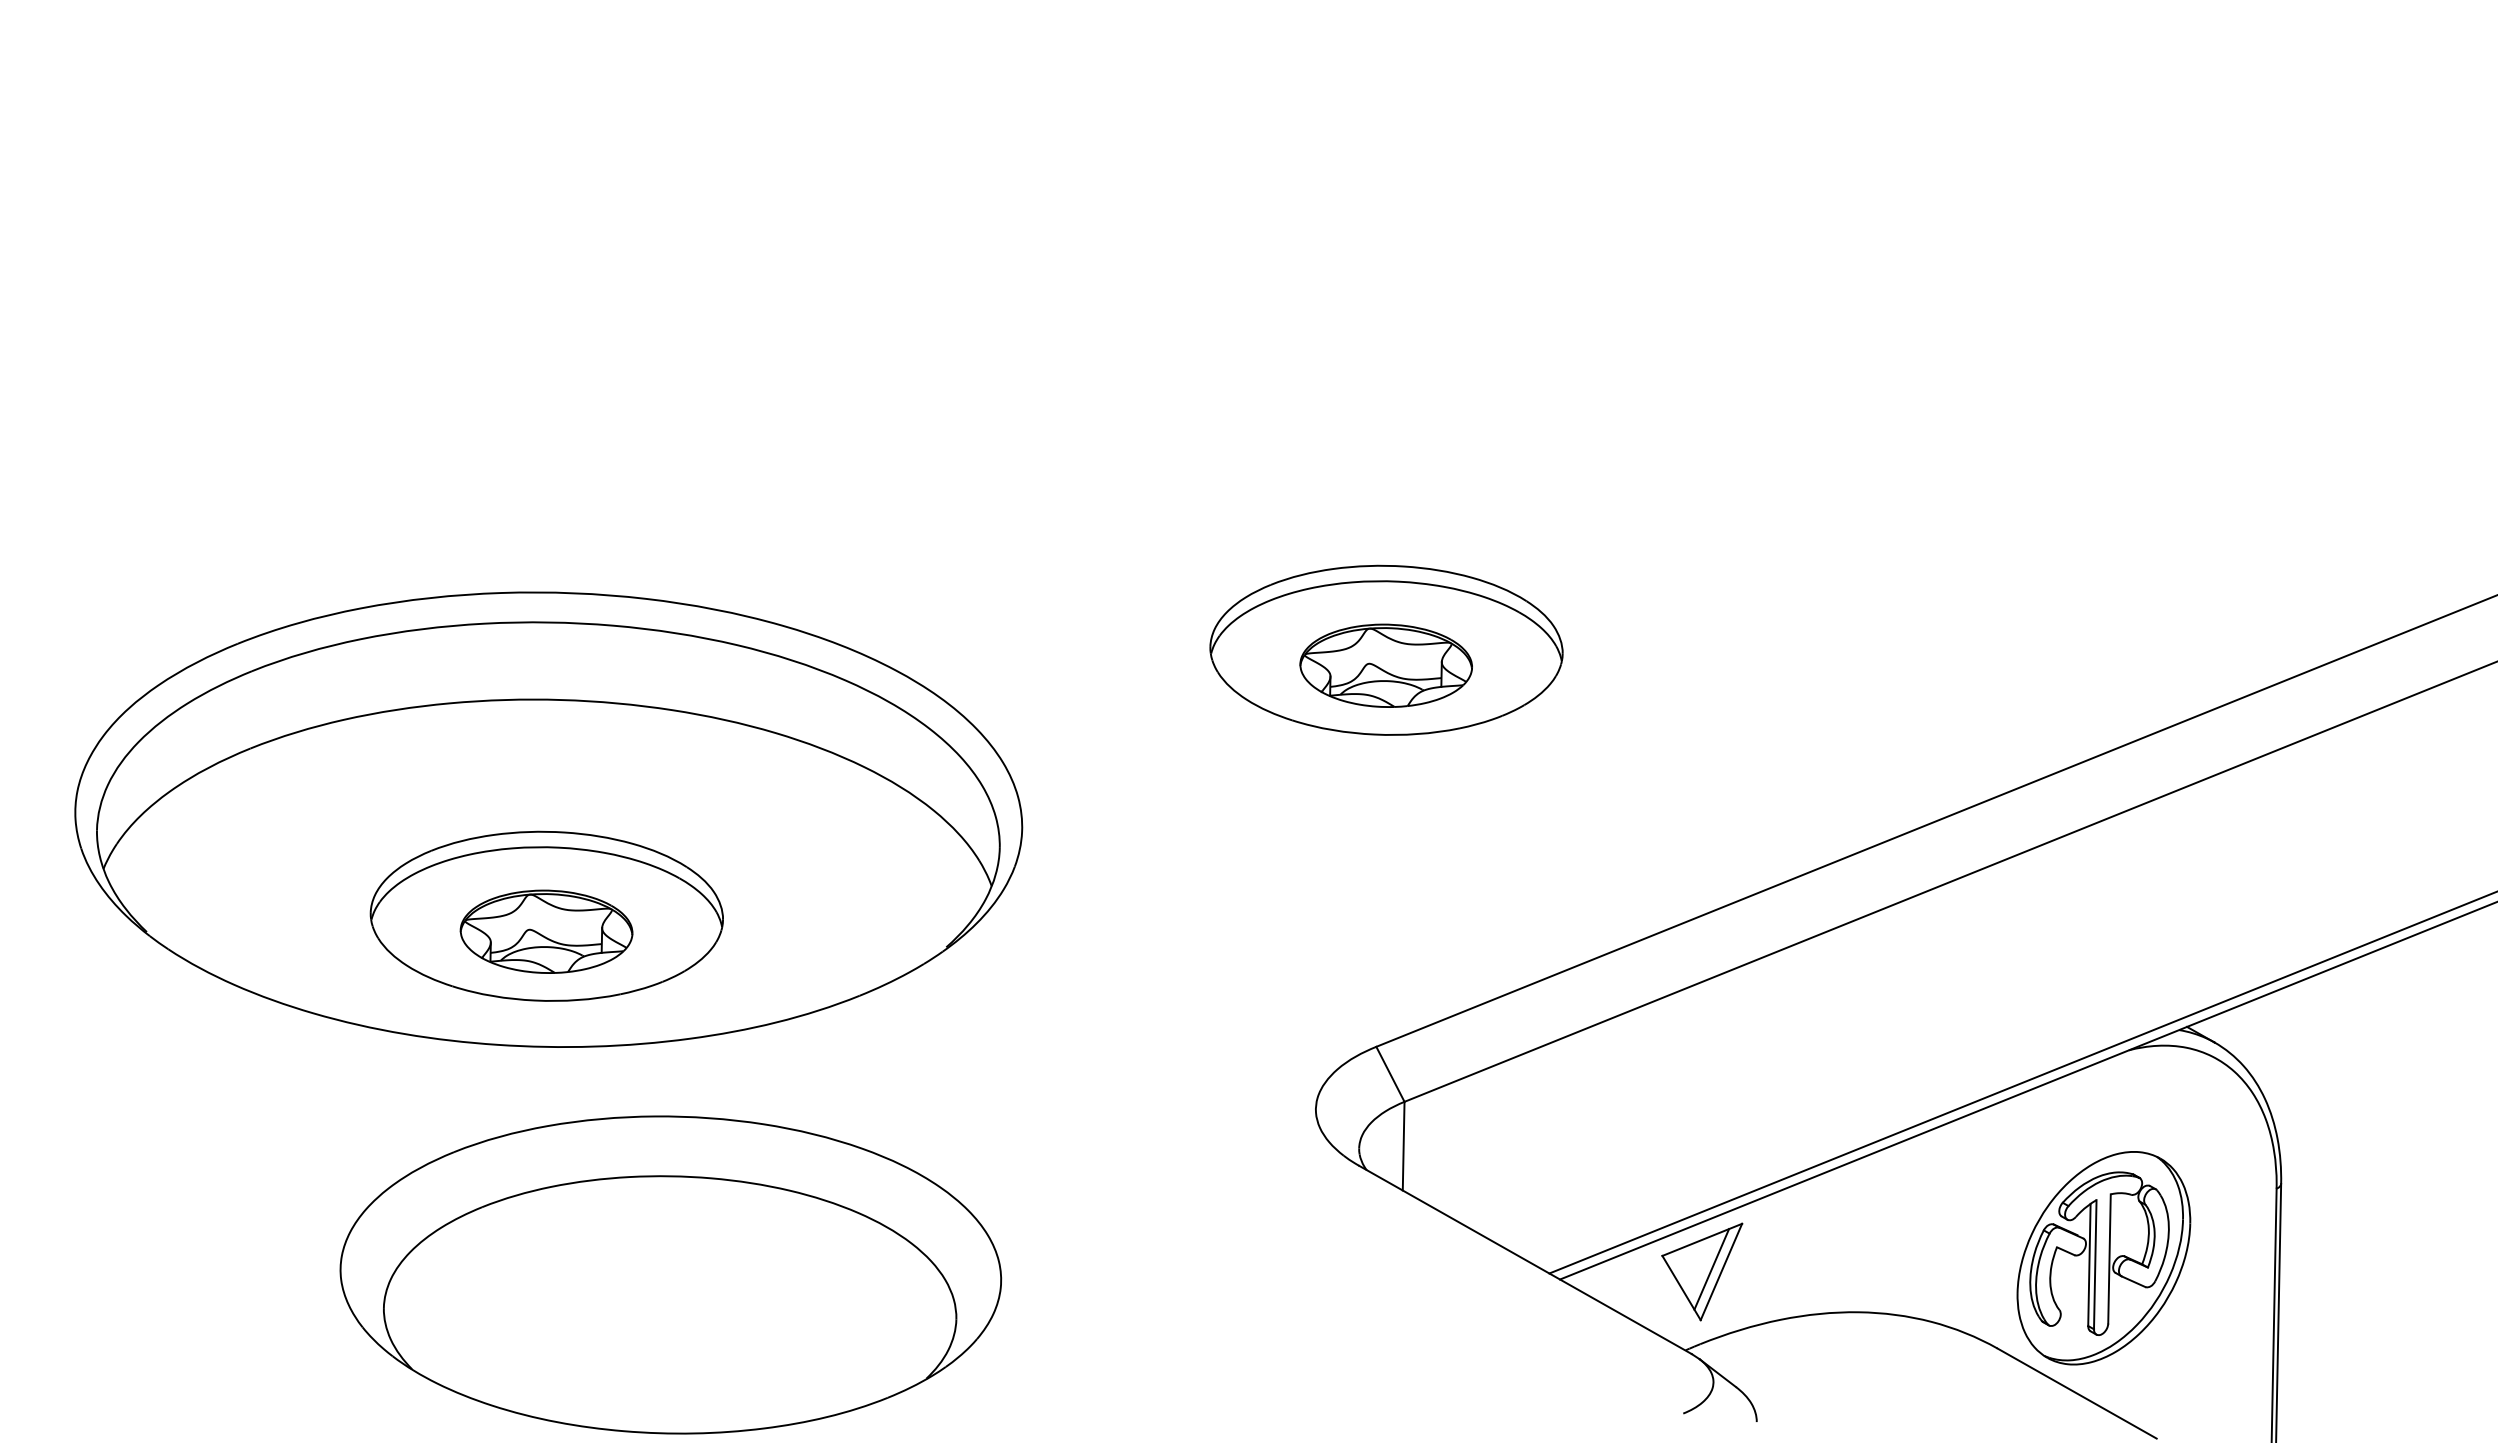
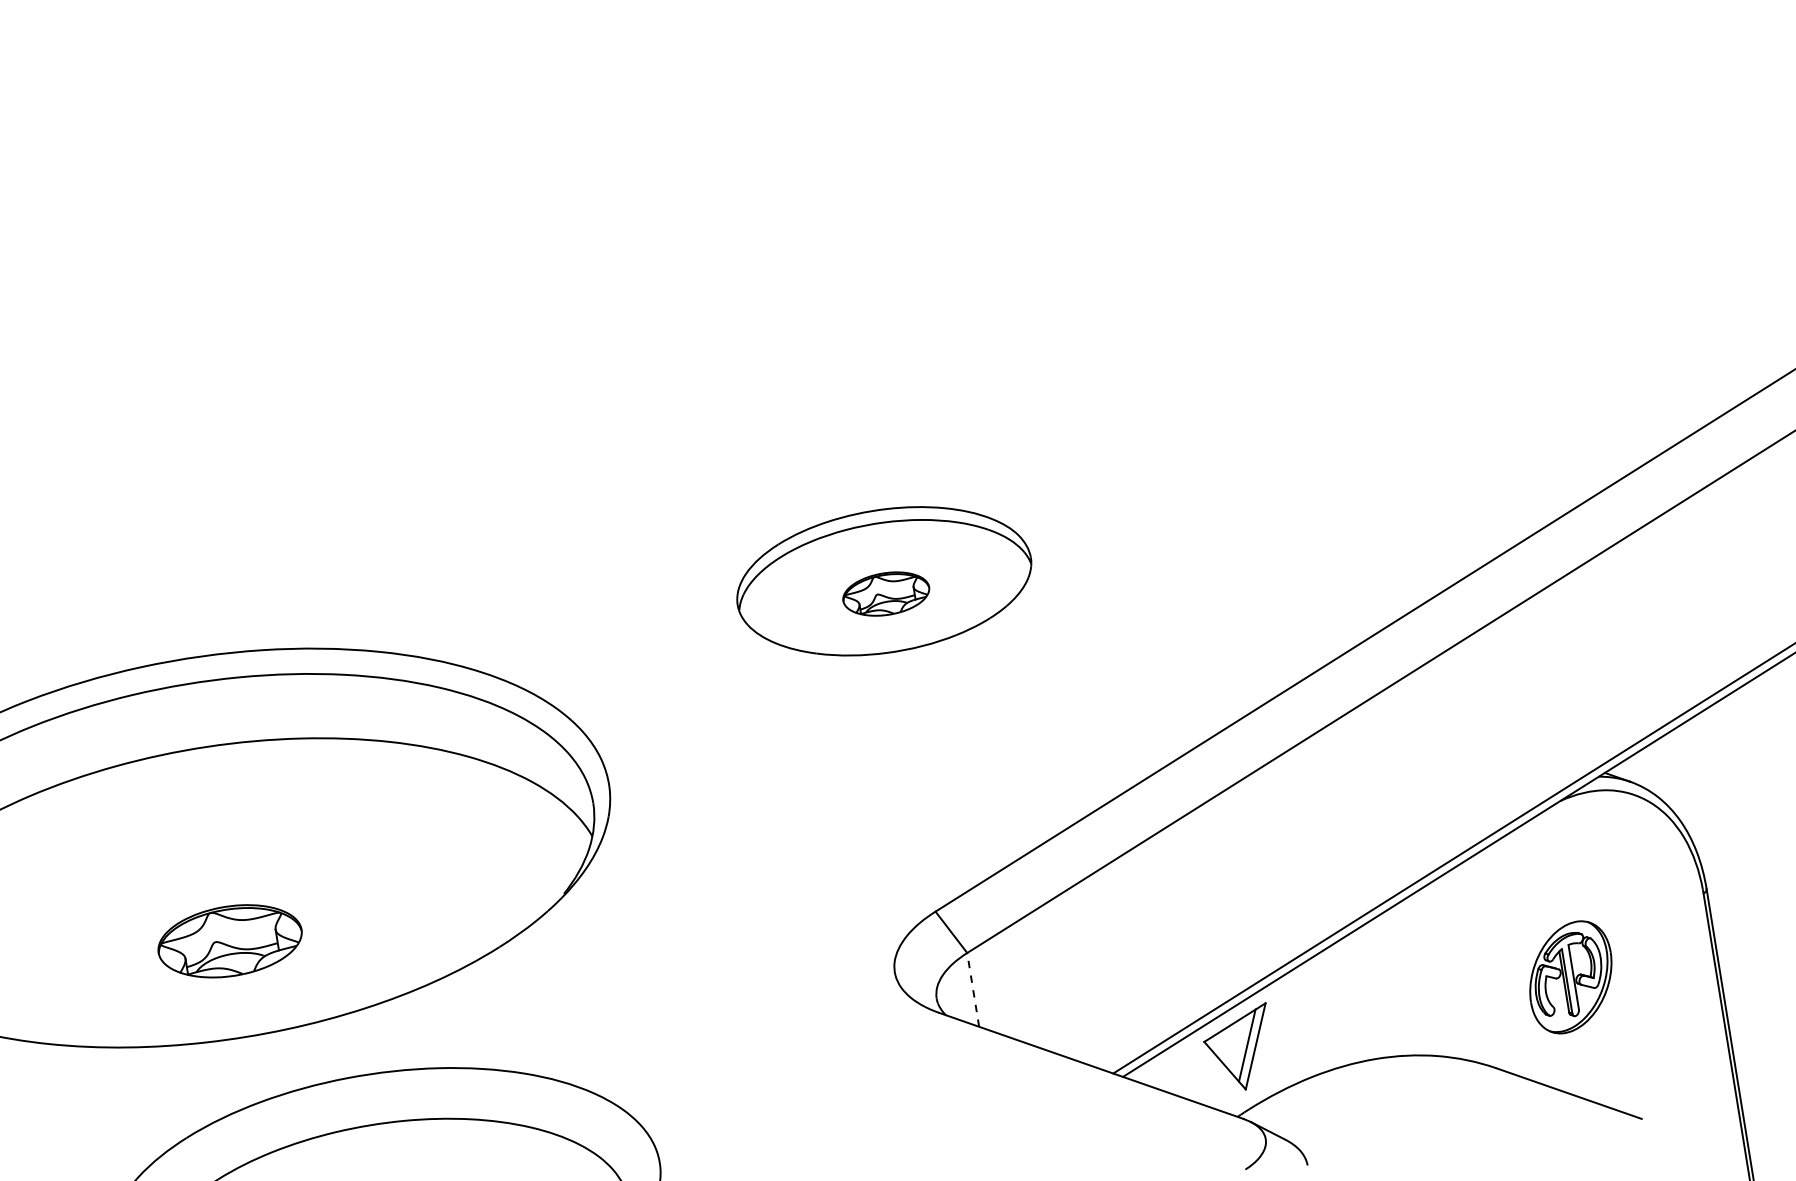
part: (1385, 665) -> (885, 594), size x0.6
part: (546, 915) -> (227, 927), removed
line: (1403, 1145) -> (972, 989), solid -> dashed
part: (2103, 1258) -> (1570, 977), size x0.6

